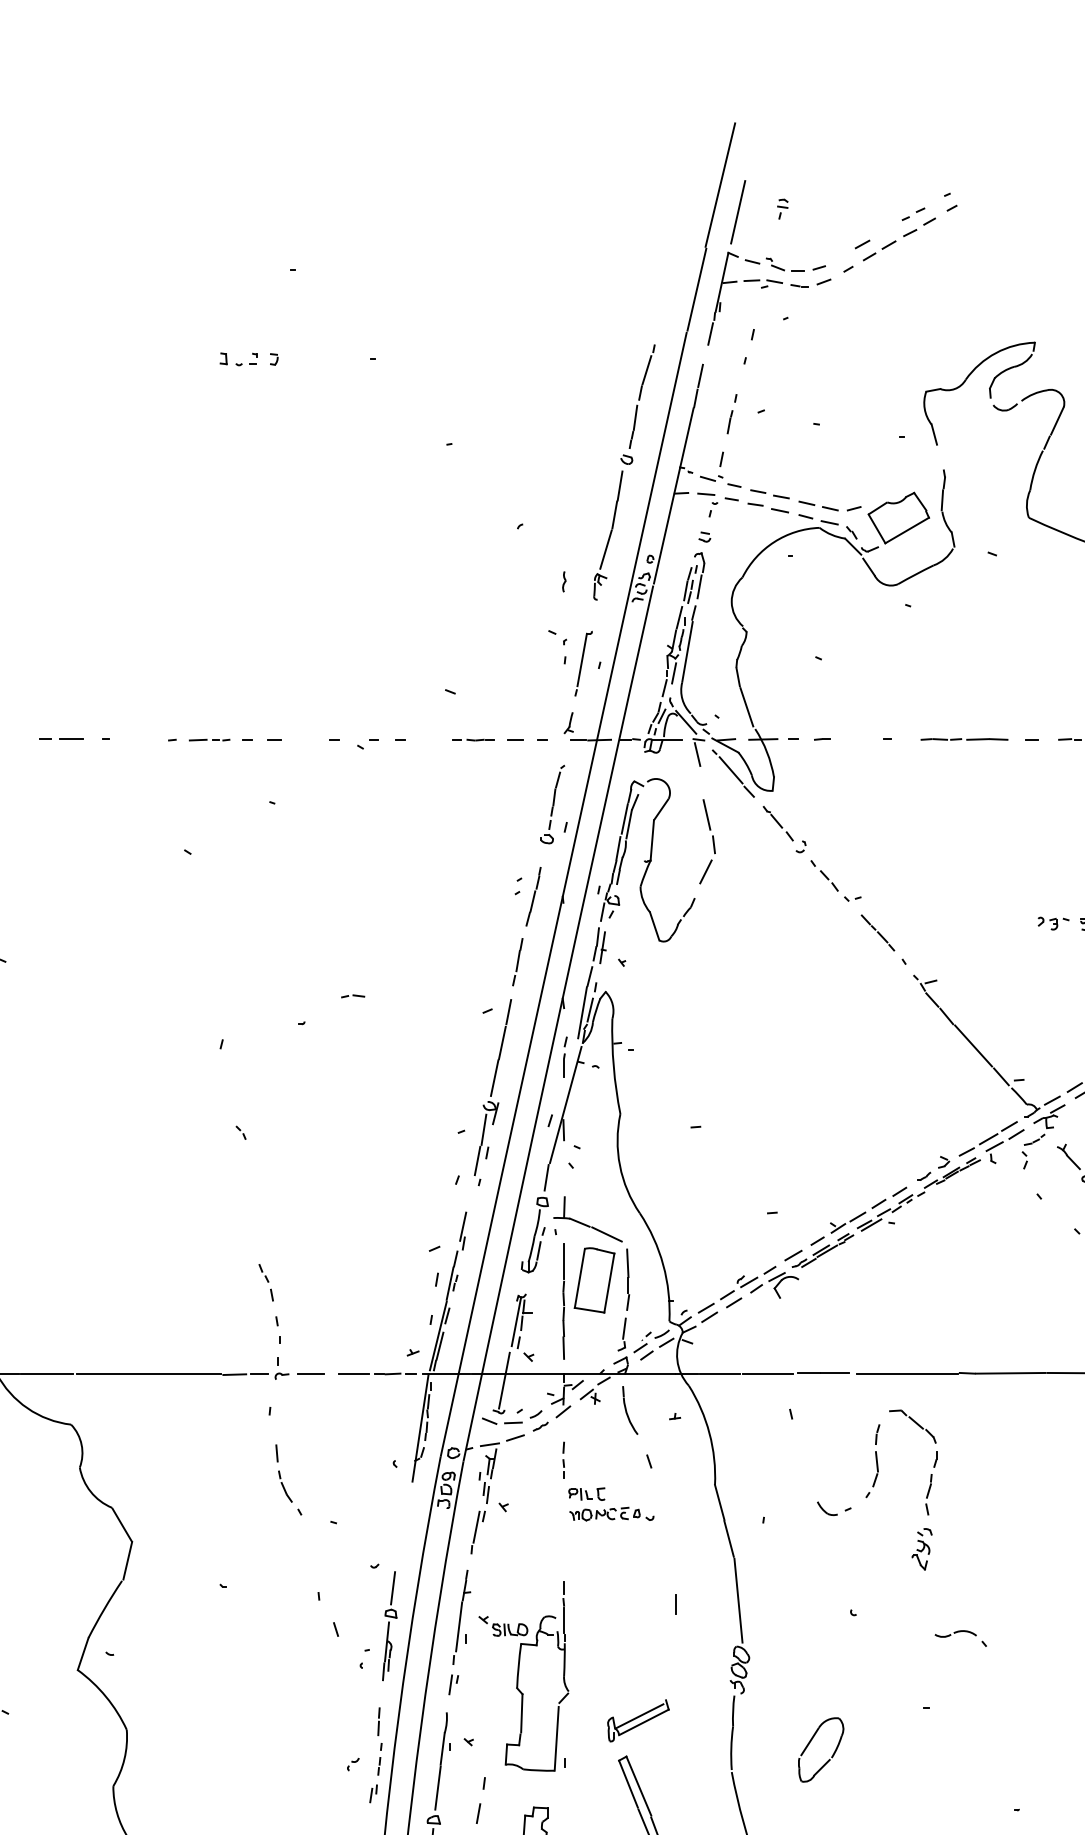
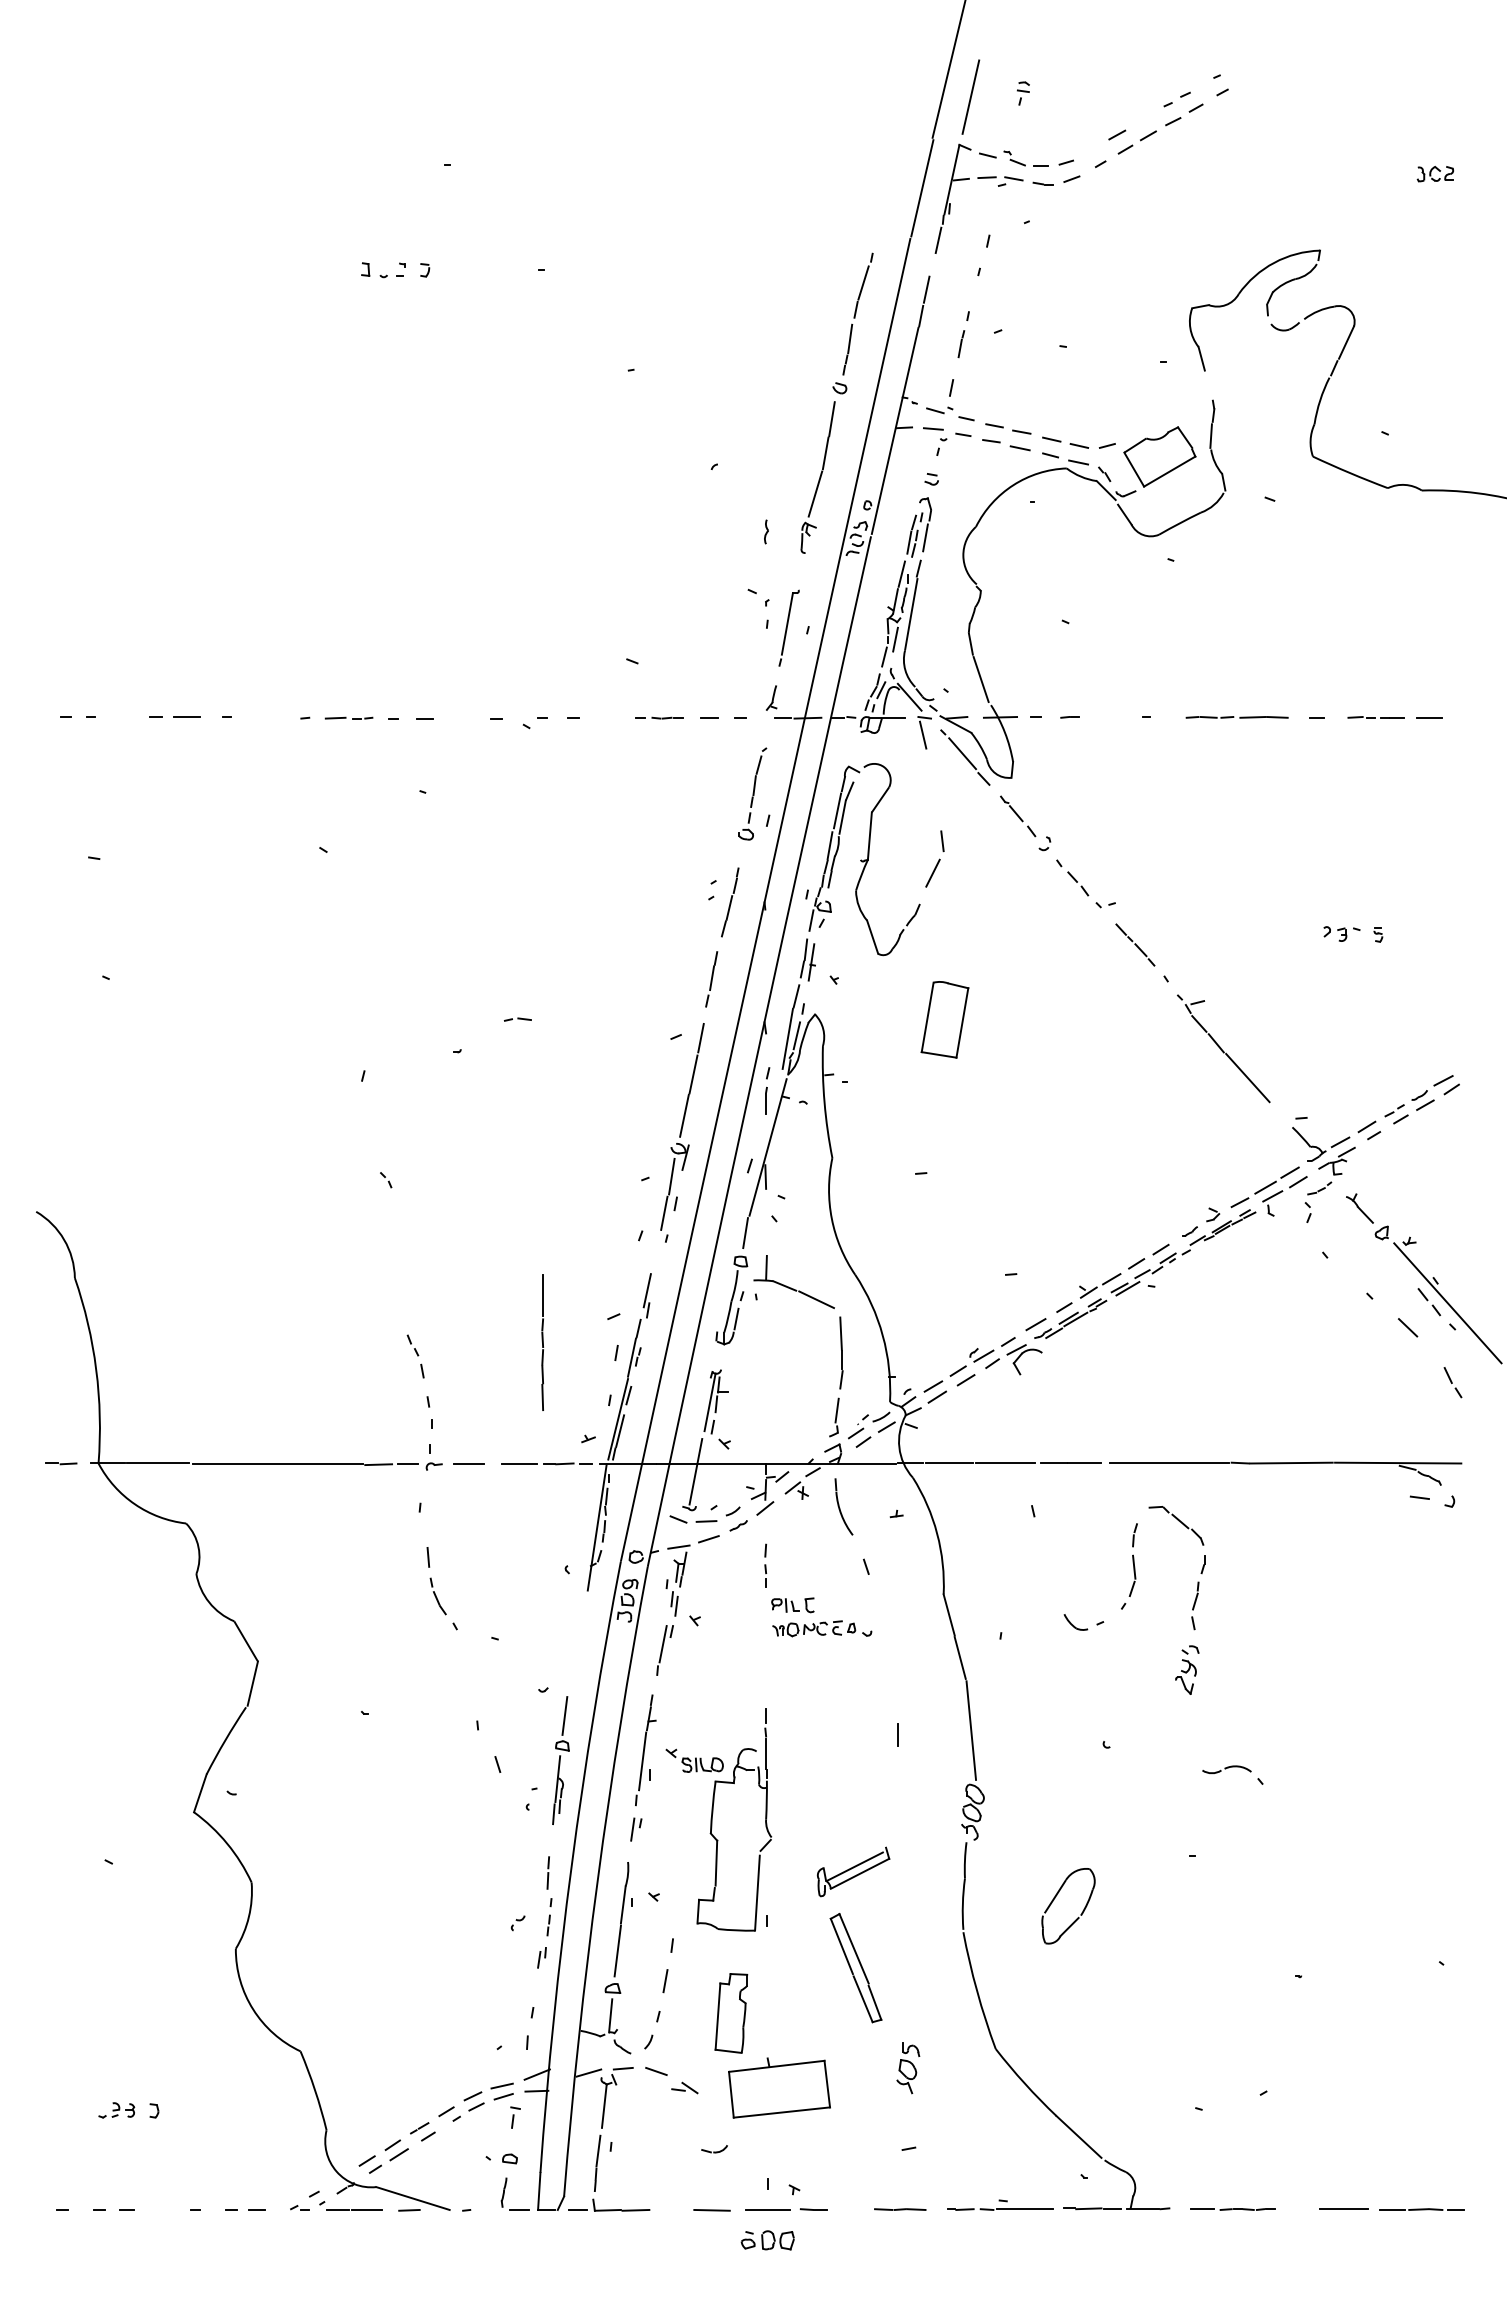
line: (707, 814) -> (934, 805), removed
line: (1001, 1077) -> (1280, 1114), removed
part: (594, 1280) -> (944, 1019), moved
line: (563, 1301) -> (542, 1342), moved

